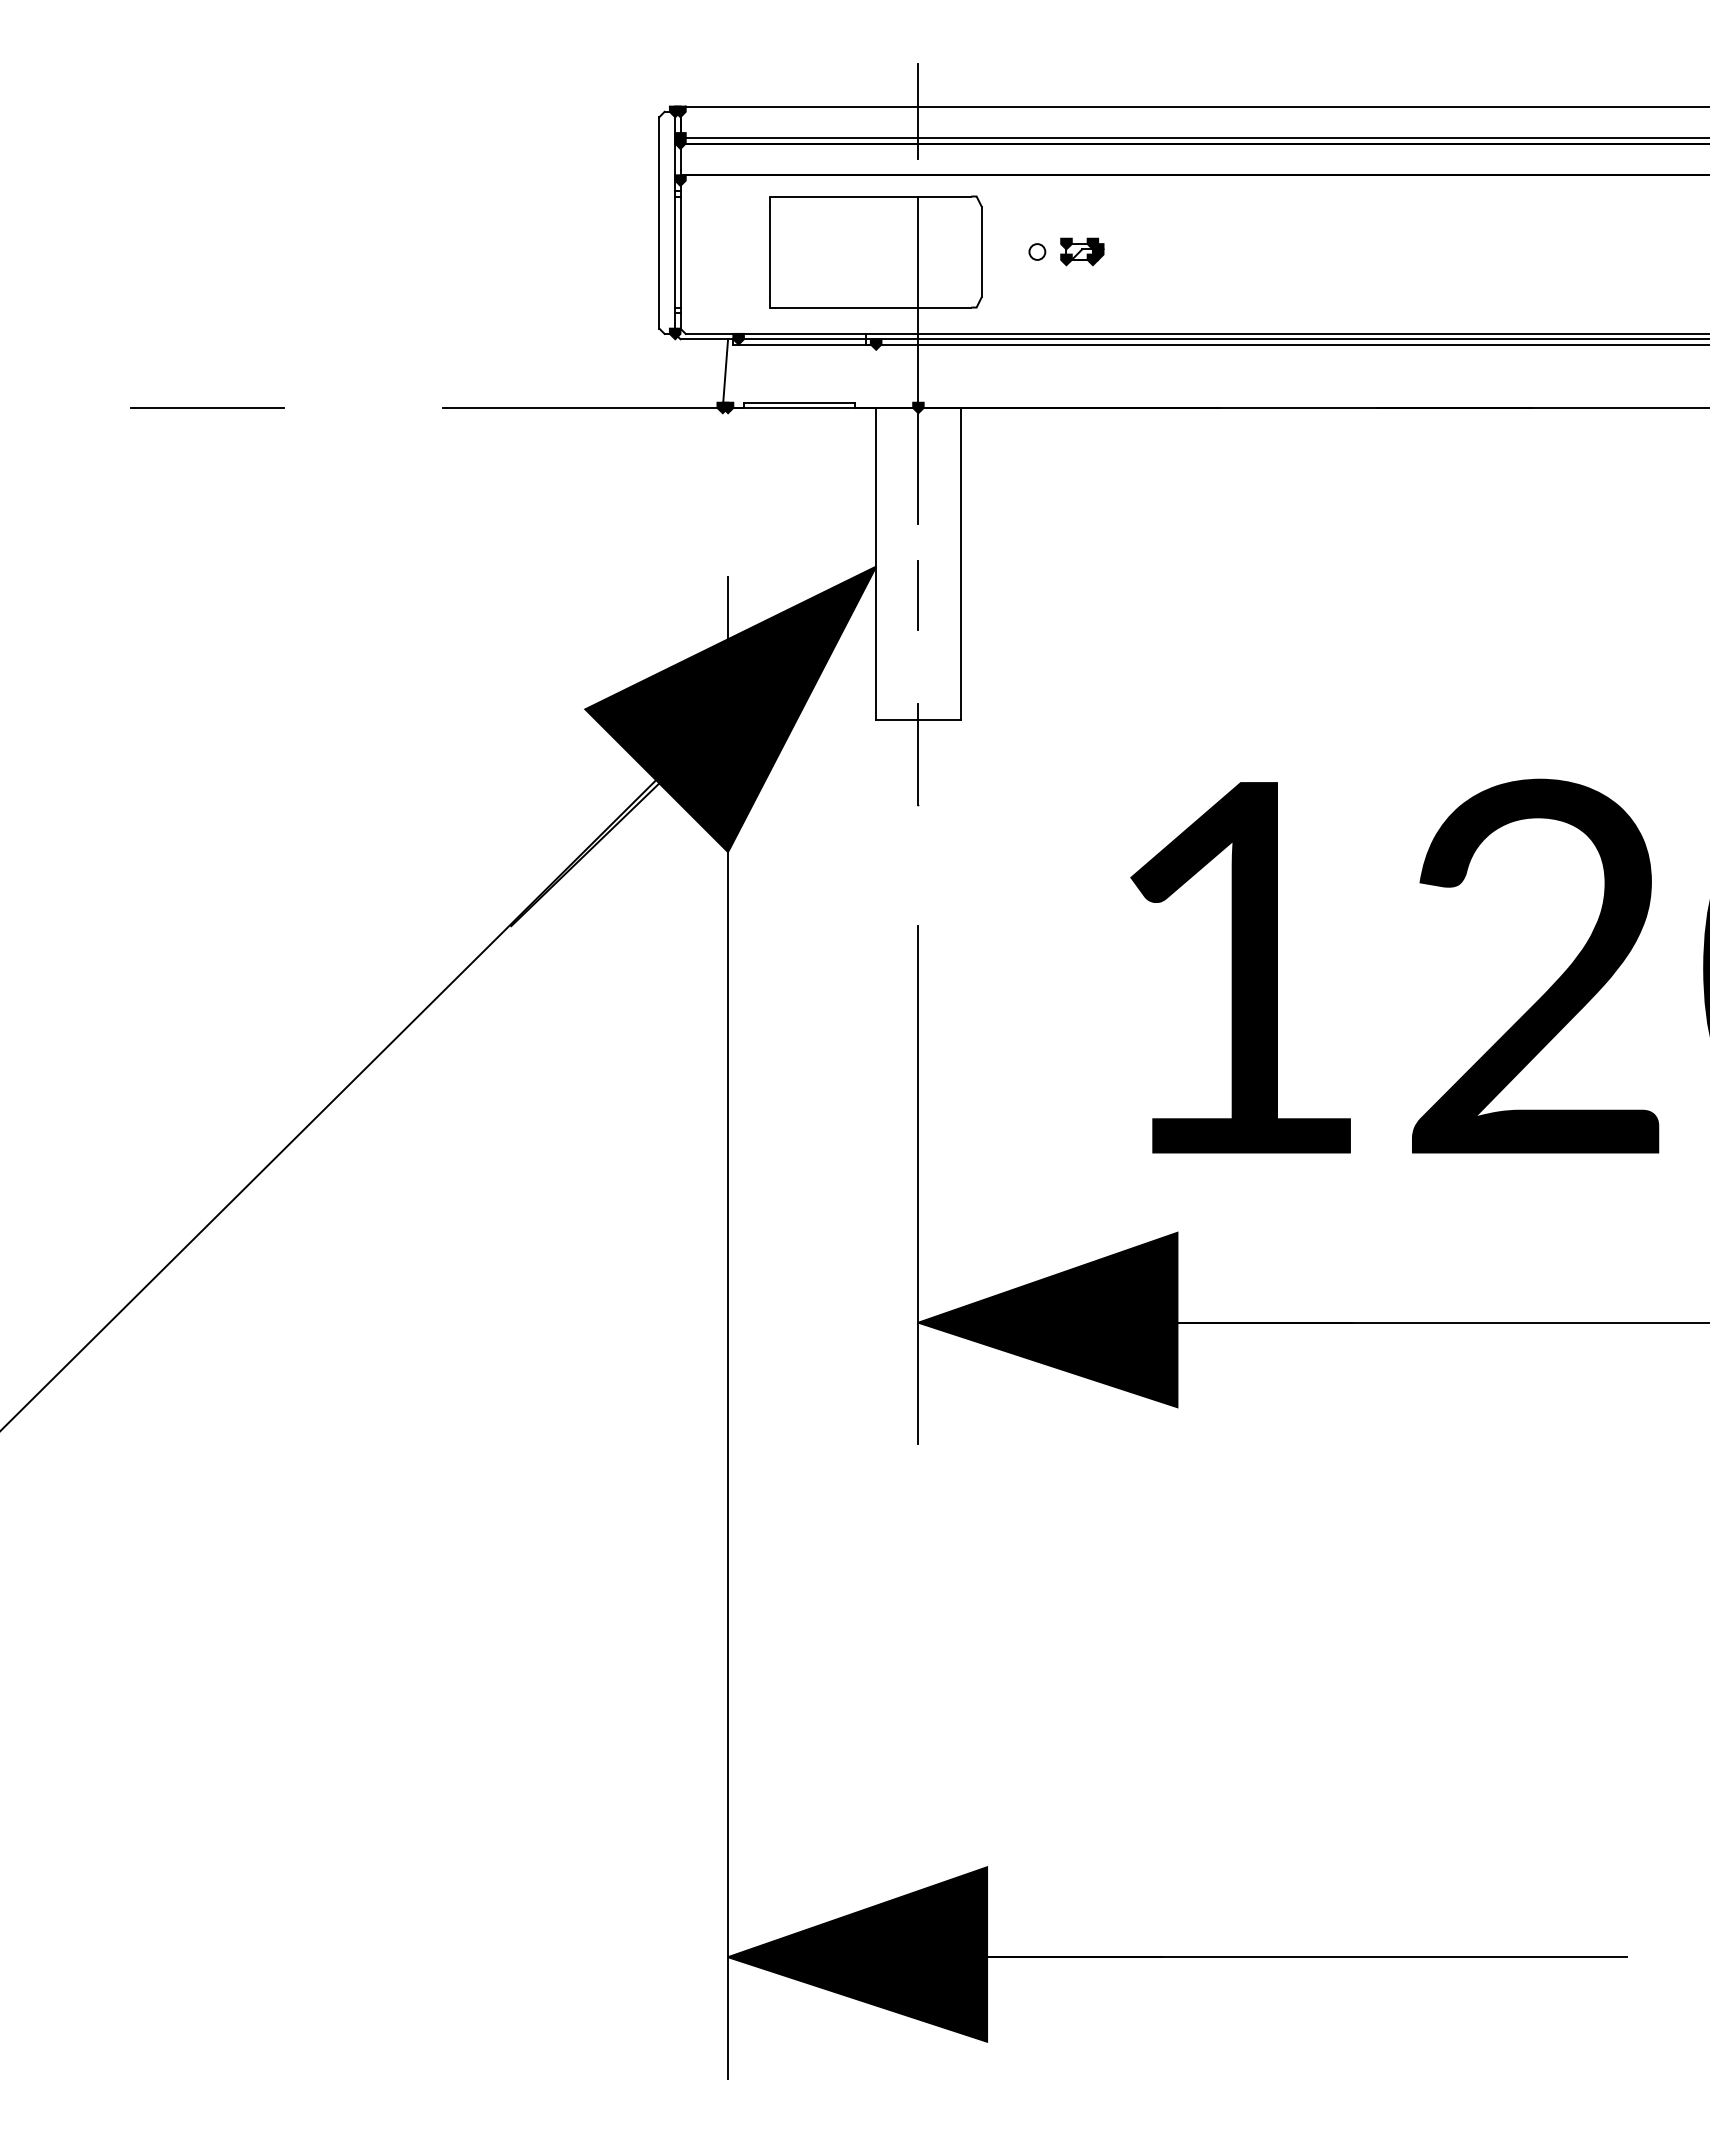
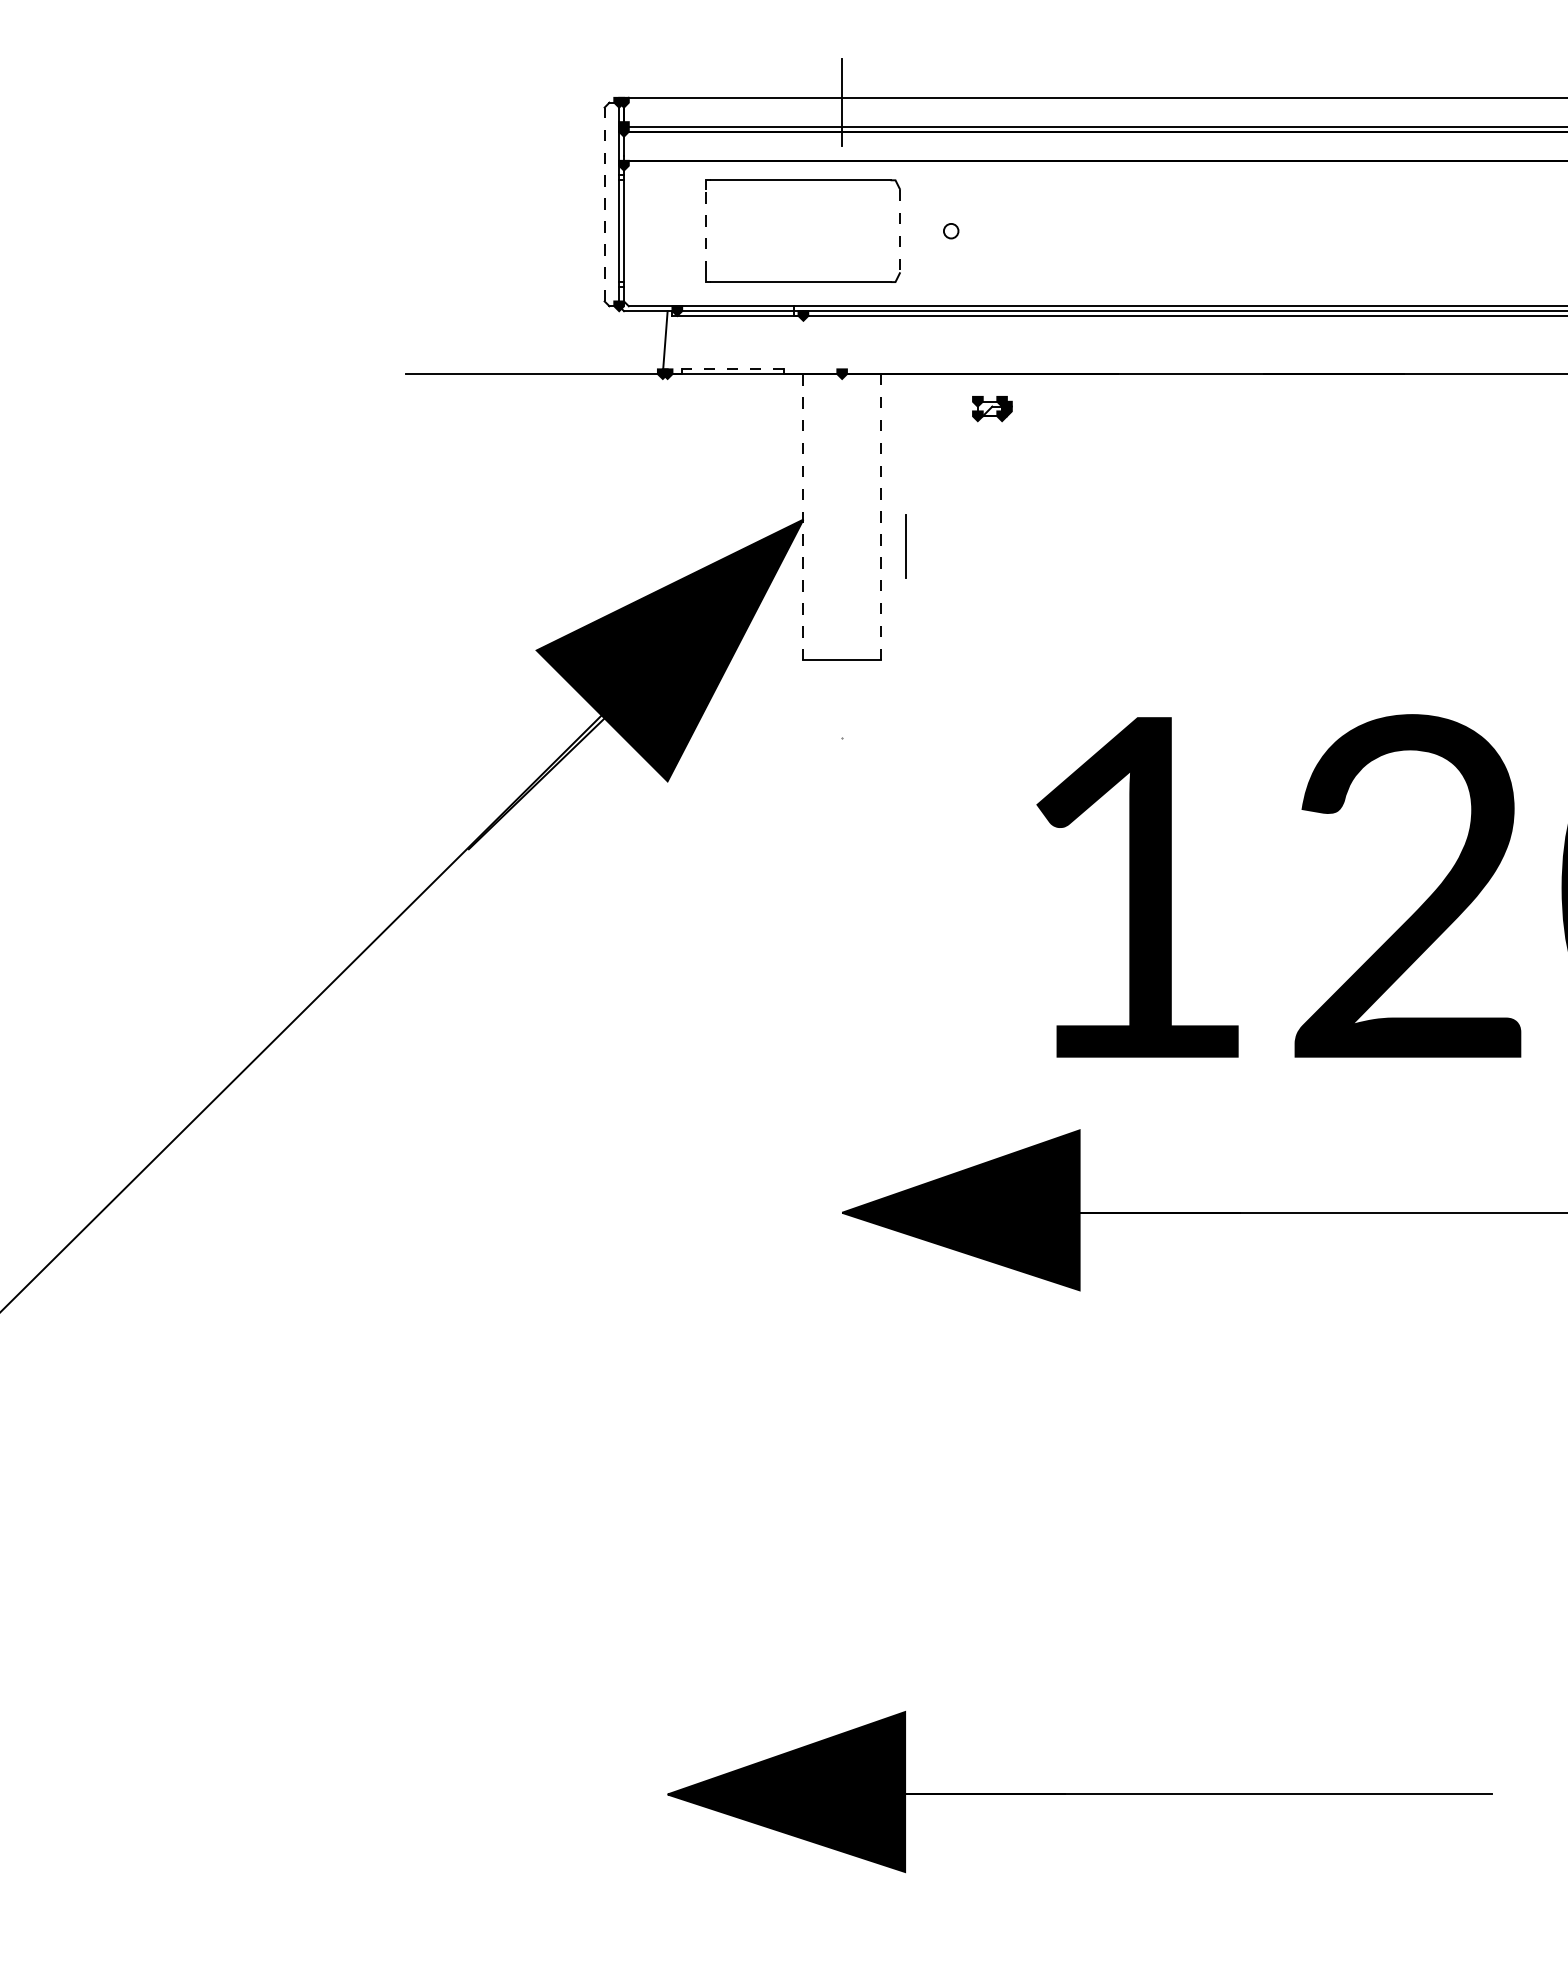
line: (659, 222) -> (604, 204), solid -> dashed
line: (770, 251) -> (706, 230), solid -> dashed
line: (981, 251) -> (899, 230), solid -> dashed
part: (1082, 251) -> (992, 408), moved
line: (918, 360) -> (842, 330), removed
line: (799, 402) -> (733, 369), solid -> dashed
line: (206, 407) -> (189, 373), removed
line: (876, 563) -> (803, 516), solid -> dashed
line: (960, 563) -> (880, 516), solid -> dashed
line: (917, 595) -> (905, 546), moved
line: (918, 754) -> (842, 691), removed
line: (918, 1185) -> (842, 1087), removed
line: (728, 1327) -> (668, 1217), removed

